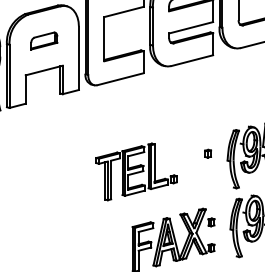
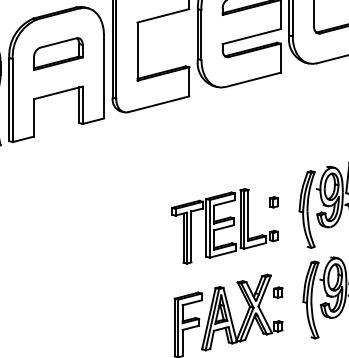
part: (44, 40) -> (58, 53), size x1.43
part: (136, 172) -> (224, 226), moved

